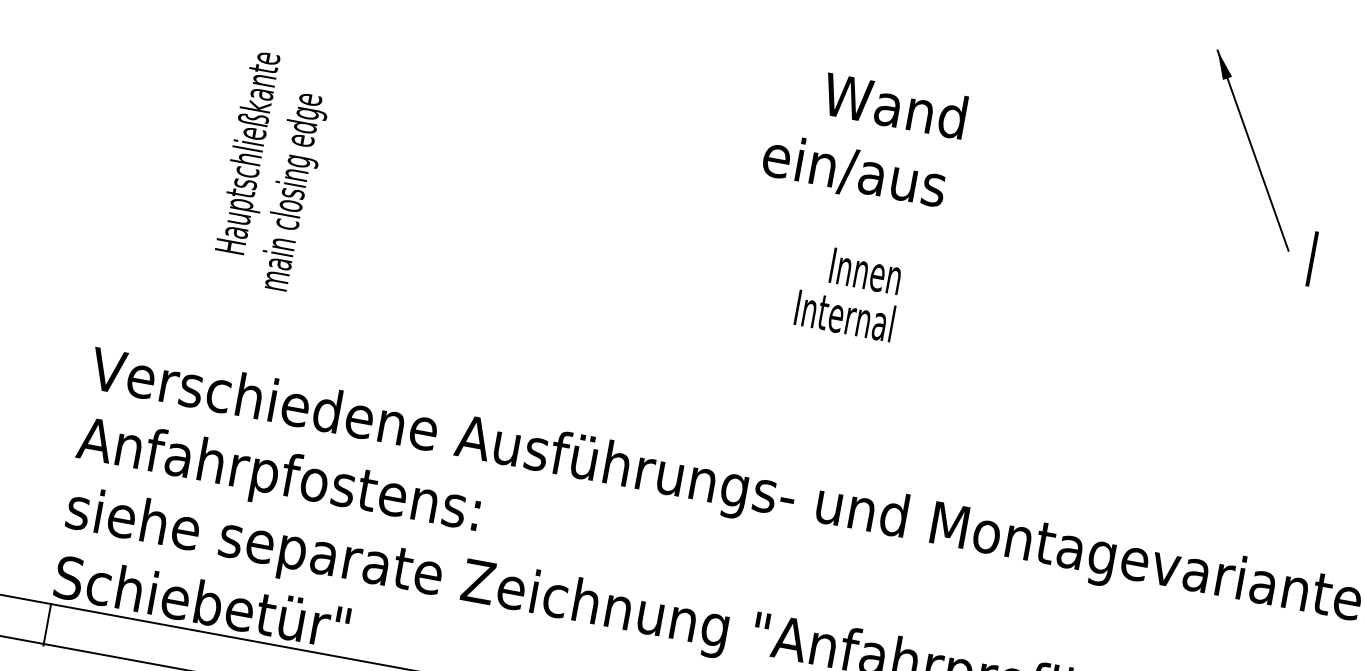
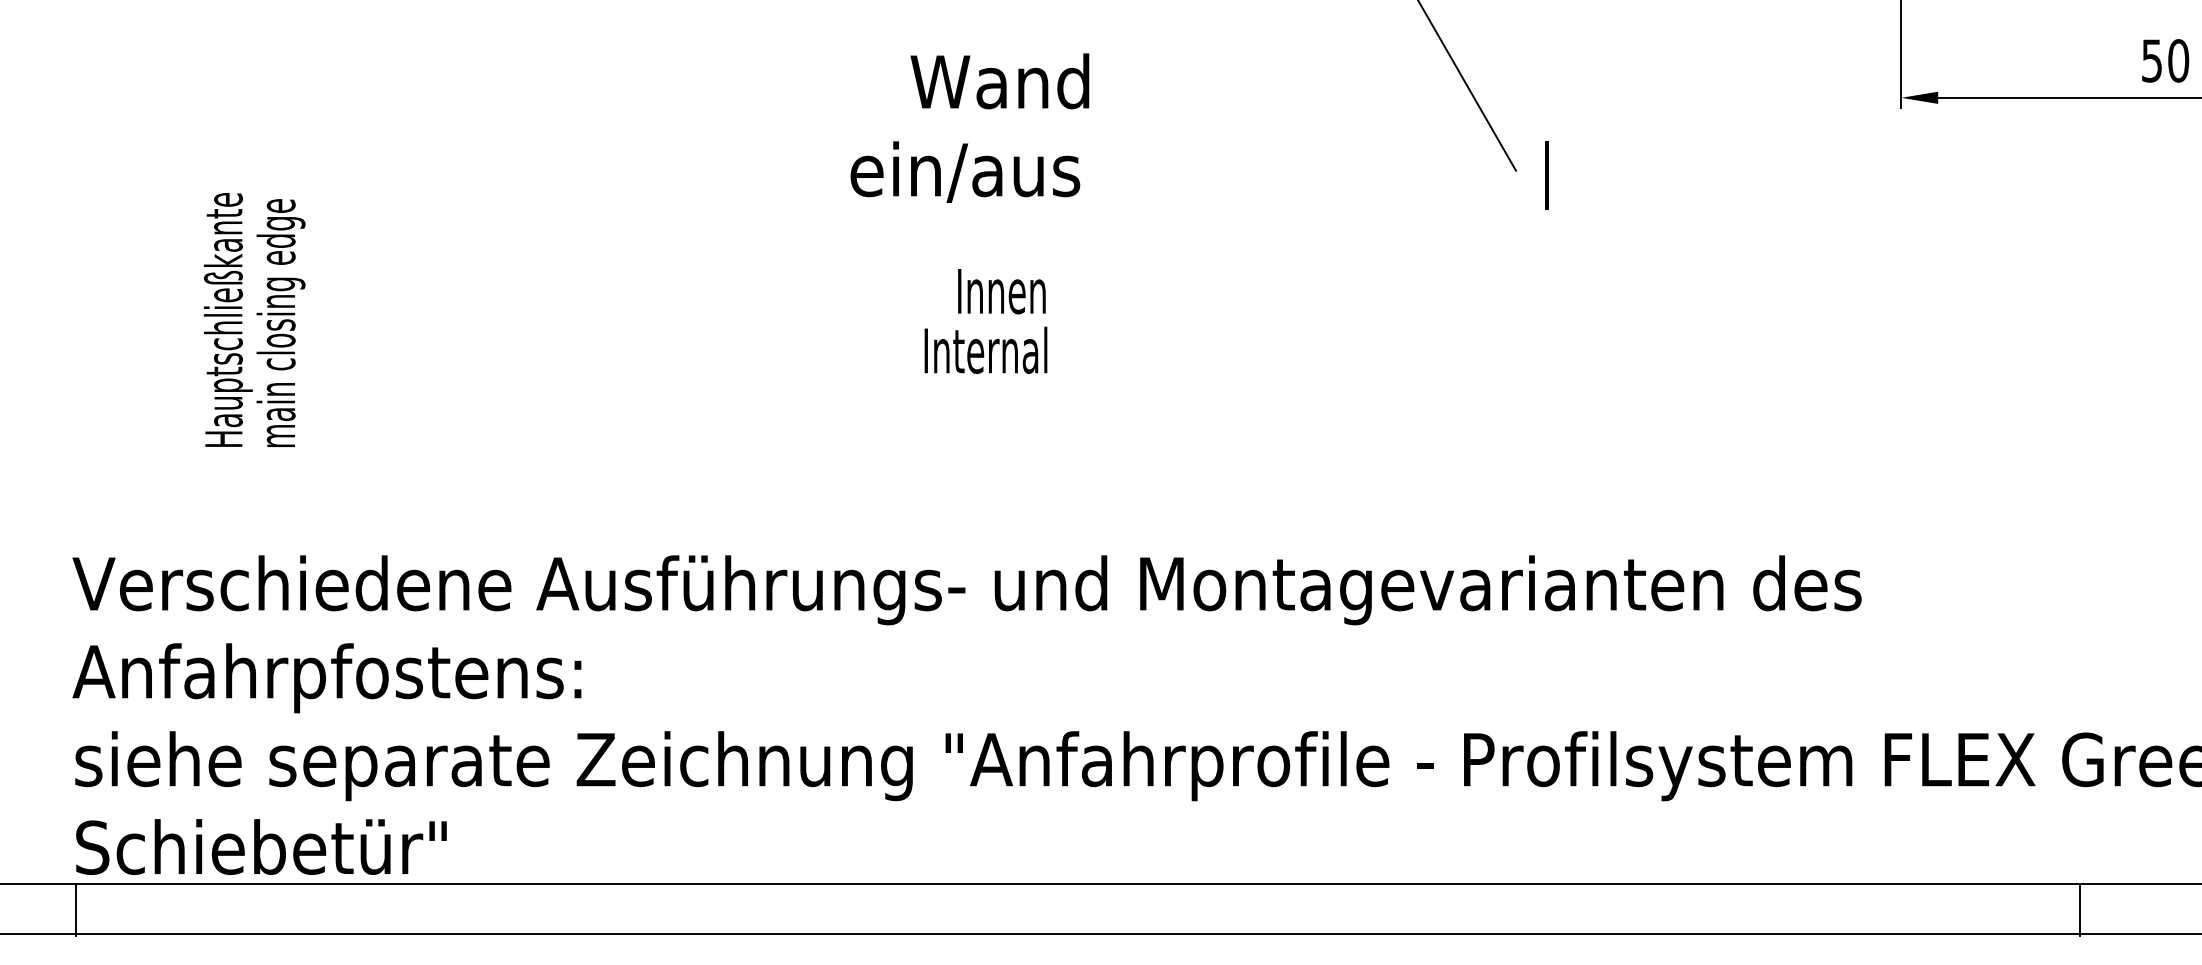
text: (250, 152) -> (227, 319), moved

